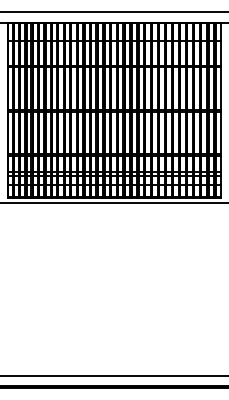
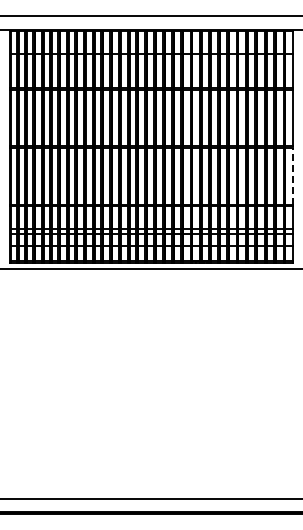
line: (221, 132) -> (292, 175), solid -> dashed

